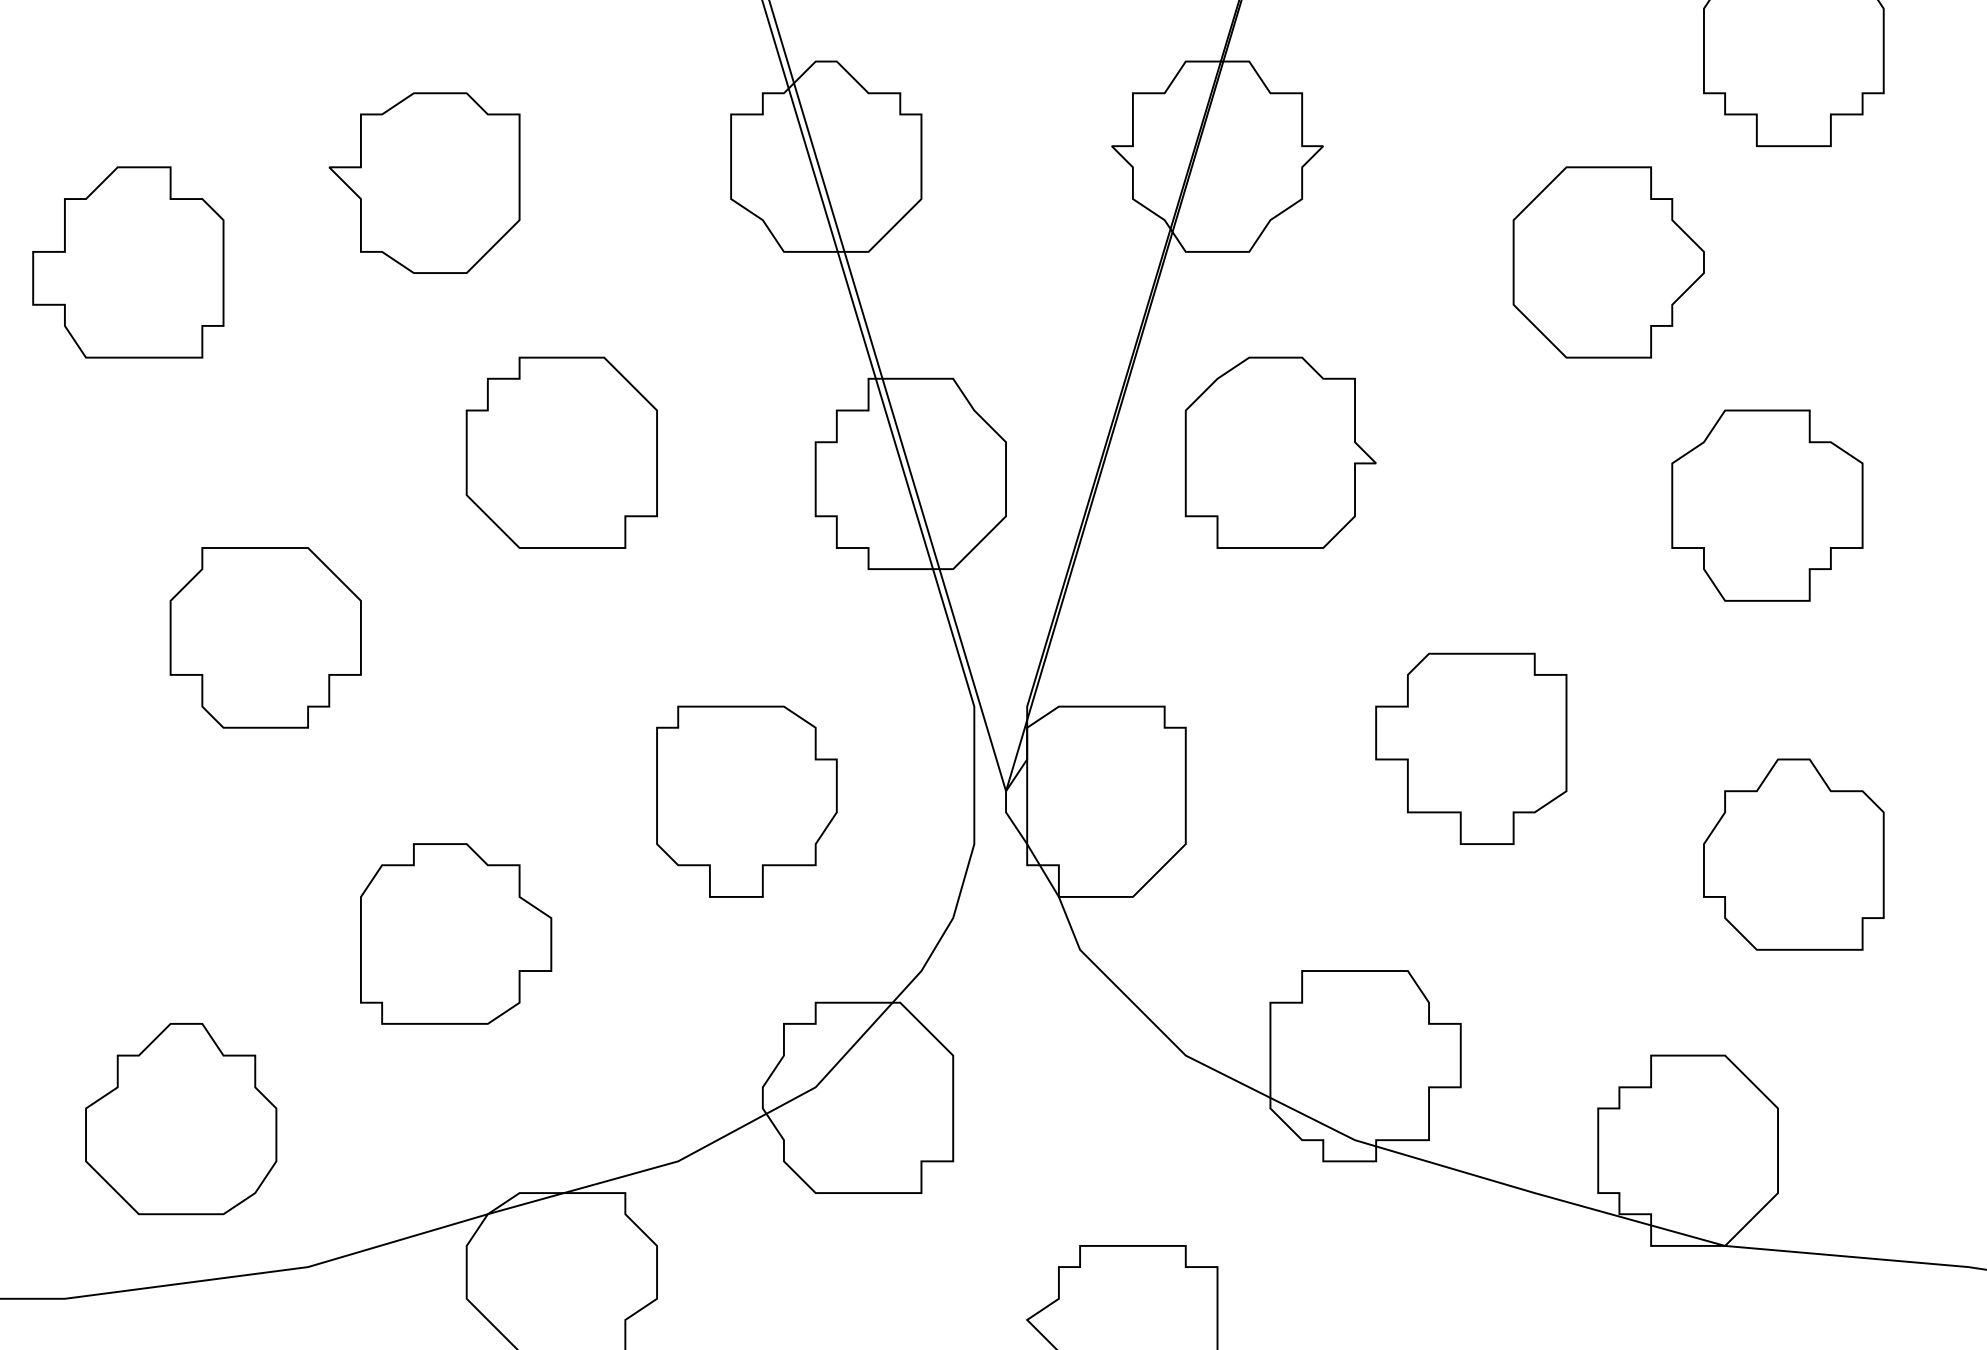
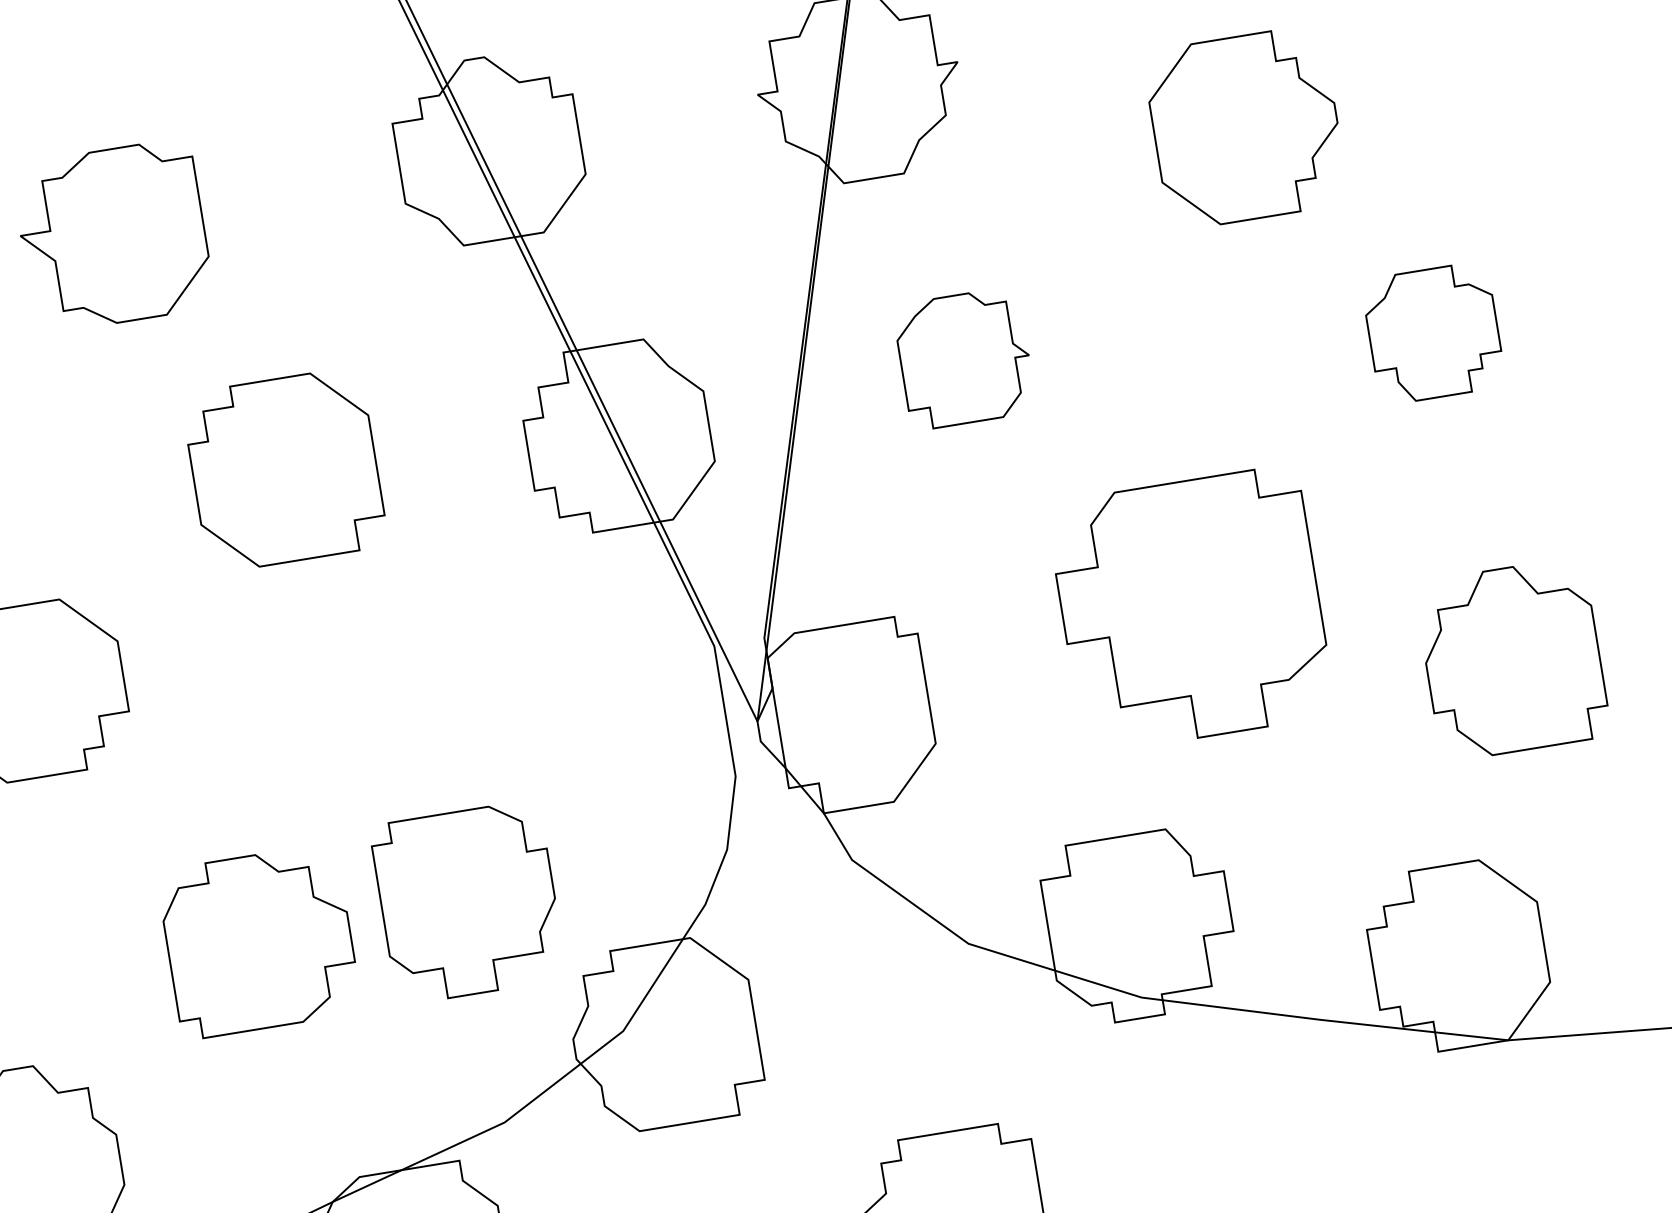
part: (1280, 452) -> (964, 358), size x0.7
part: (1767, 505) -> (1433, 333), size x0.7
part: (1471, 748) -> (1191, 608), size x1.4
part: (746, 801) -> (467, 902), moved

